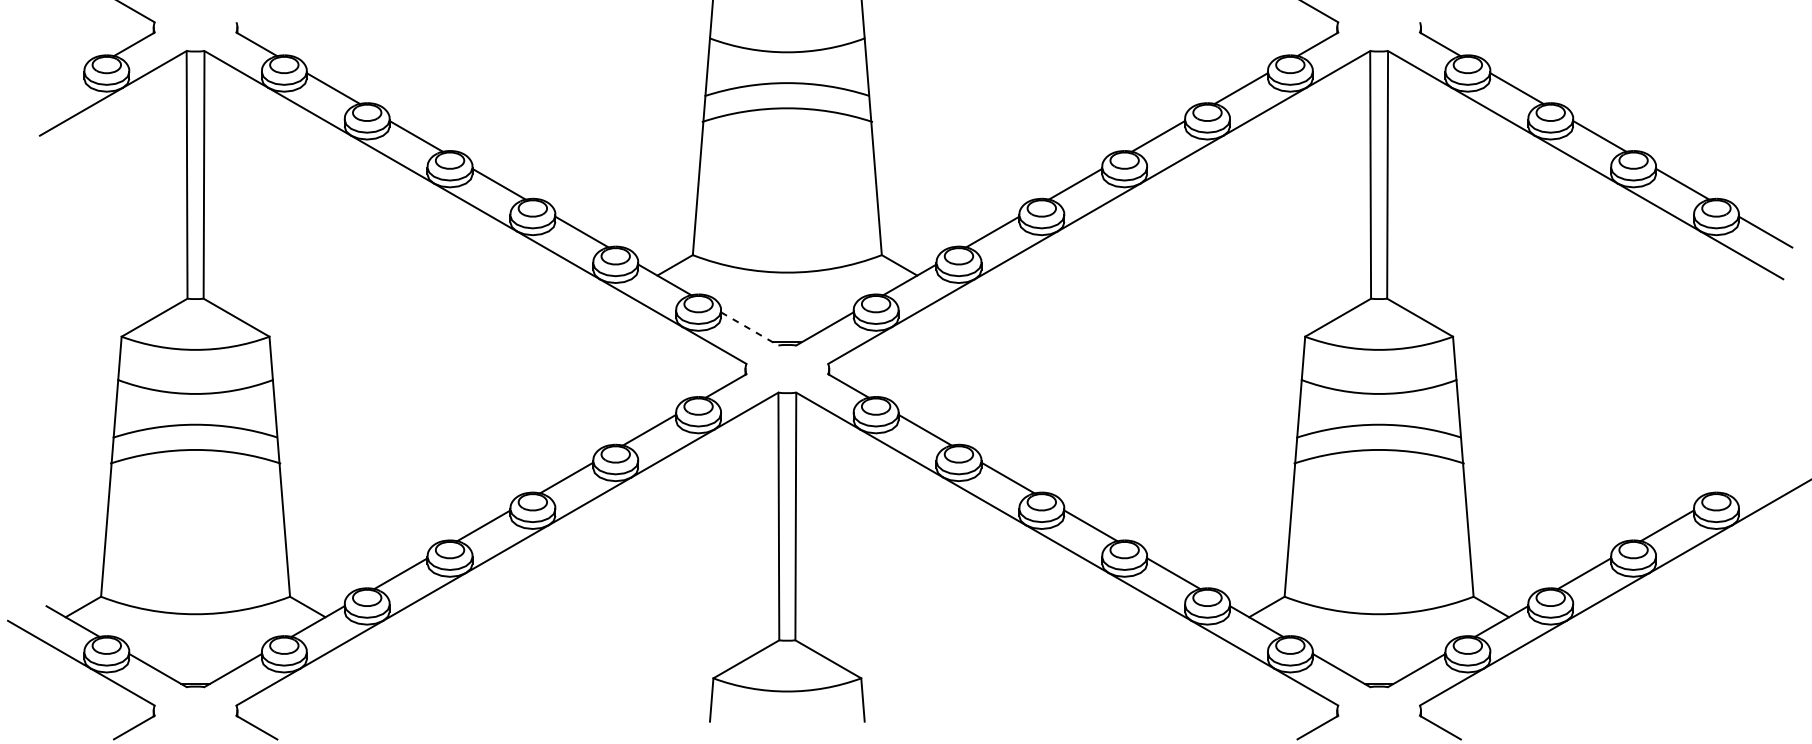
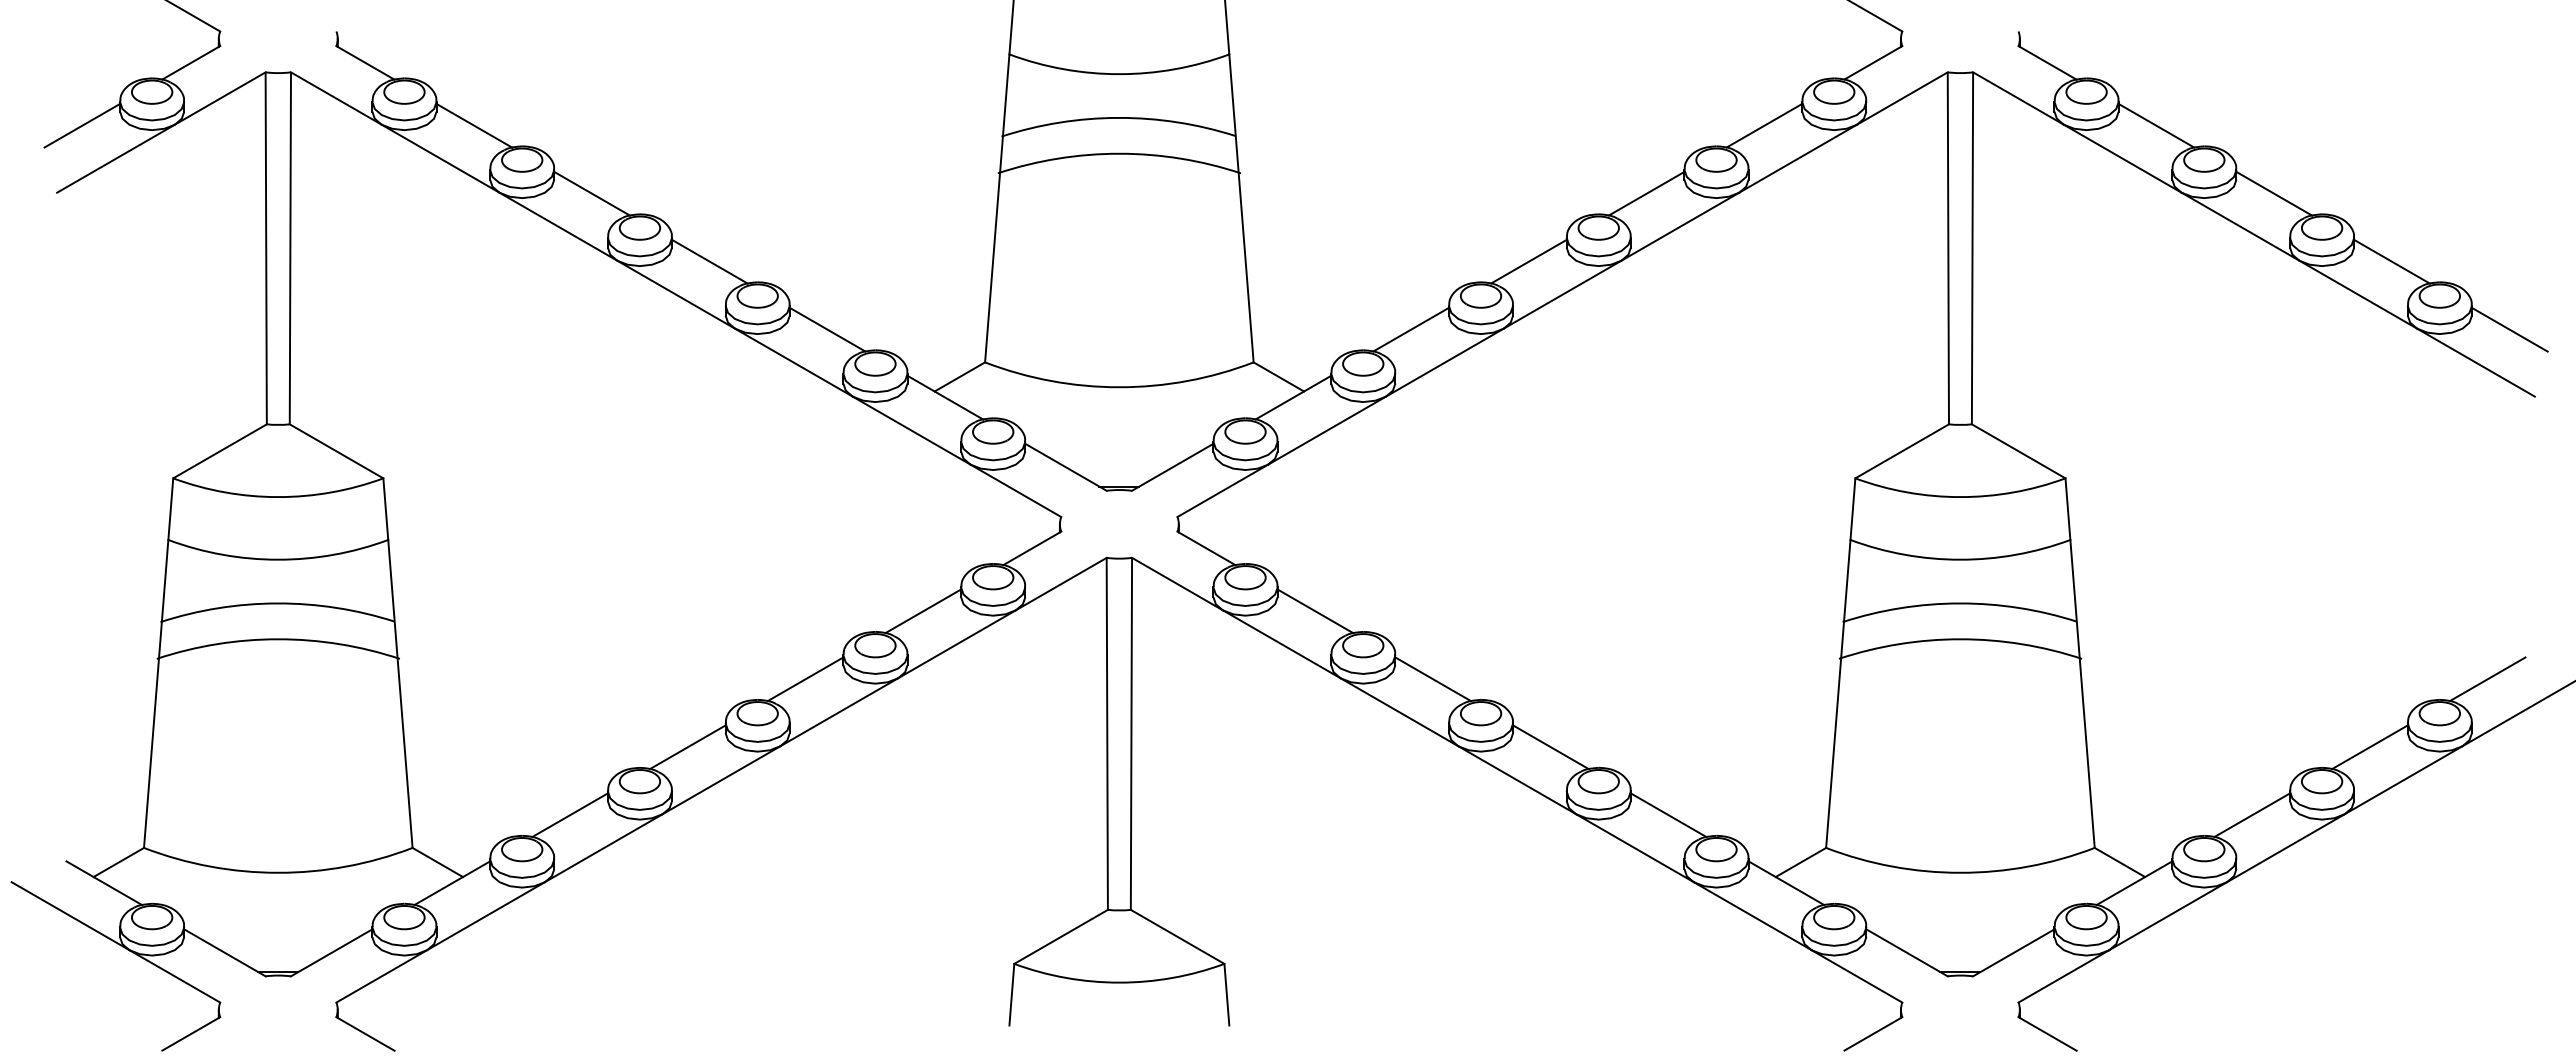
line: (57, 88) -> (82, 125), added
line: (750, 329) -> (1066, 467), dashed -> solid
line: (1749, 478) -> (2487, 679), added

